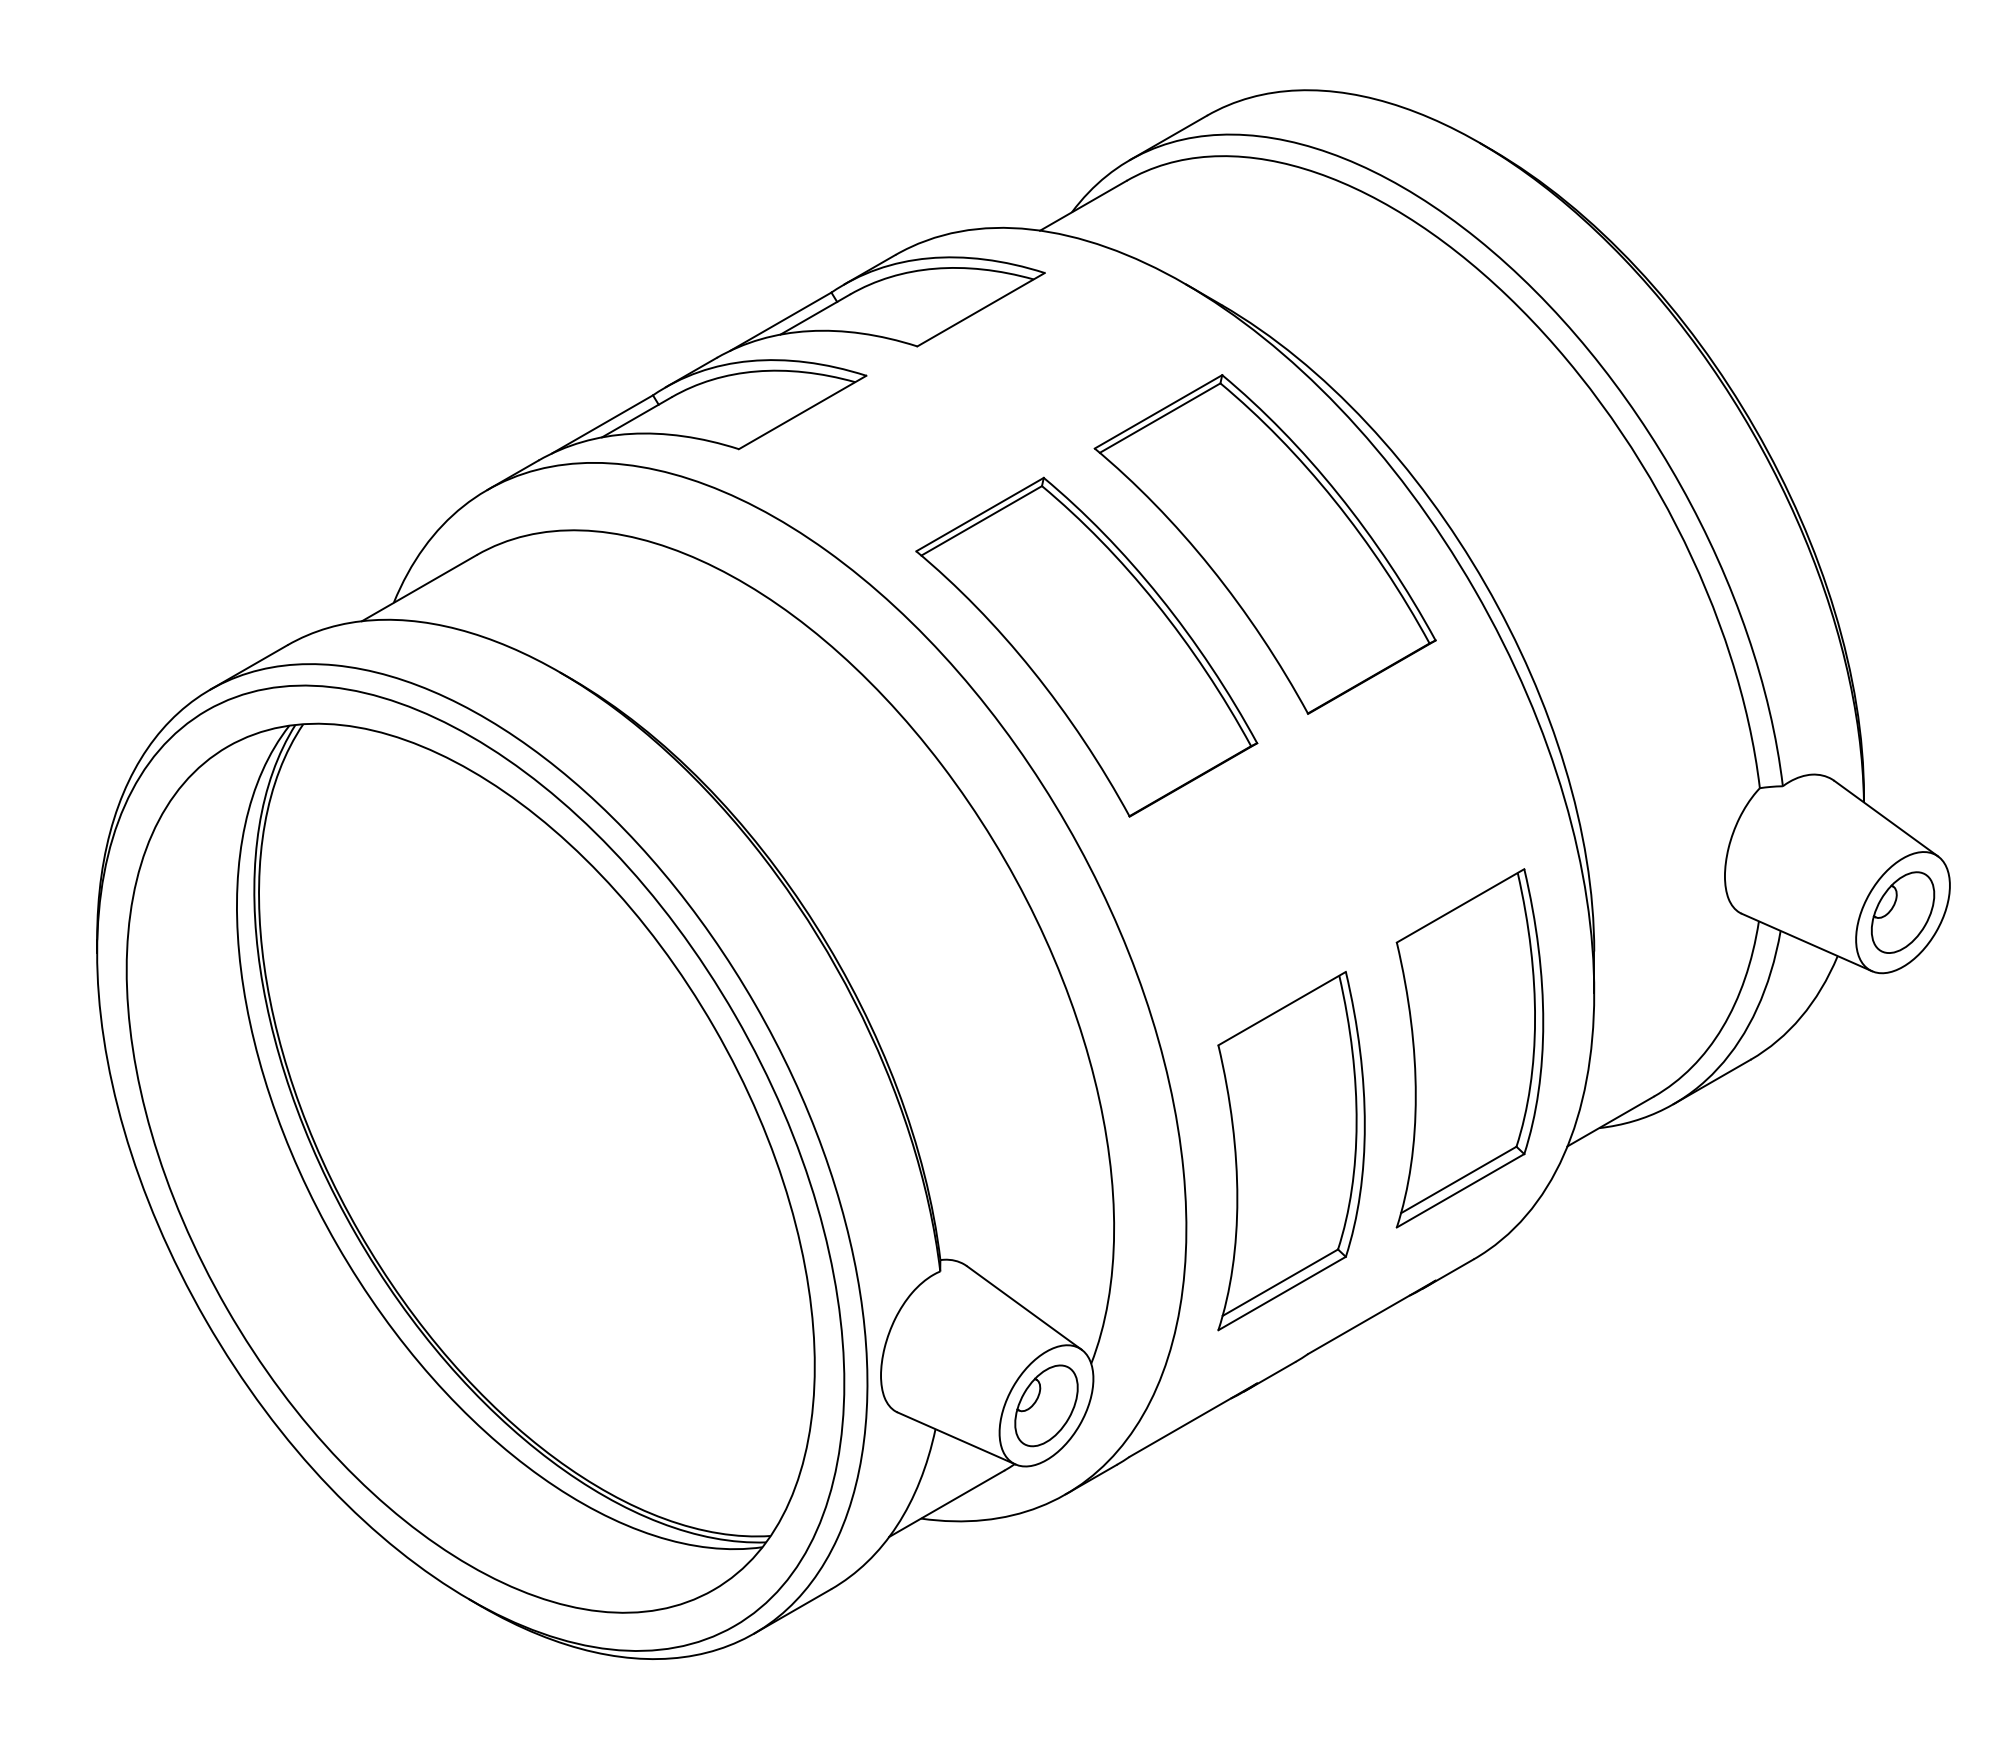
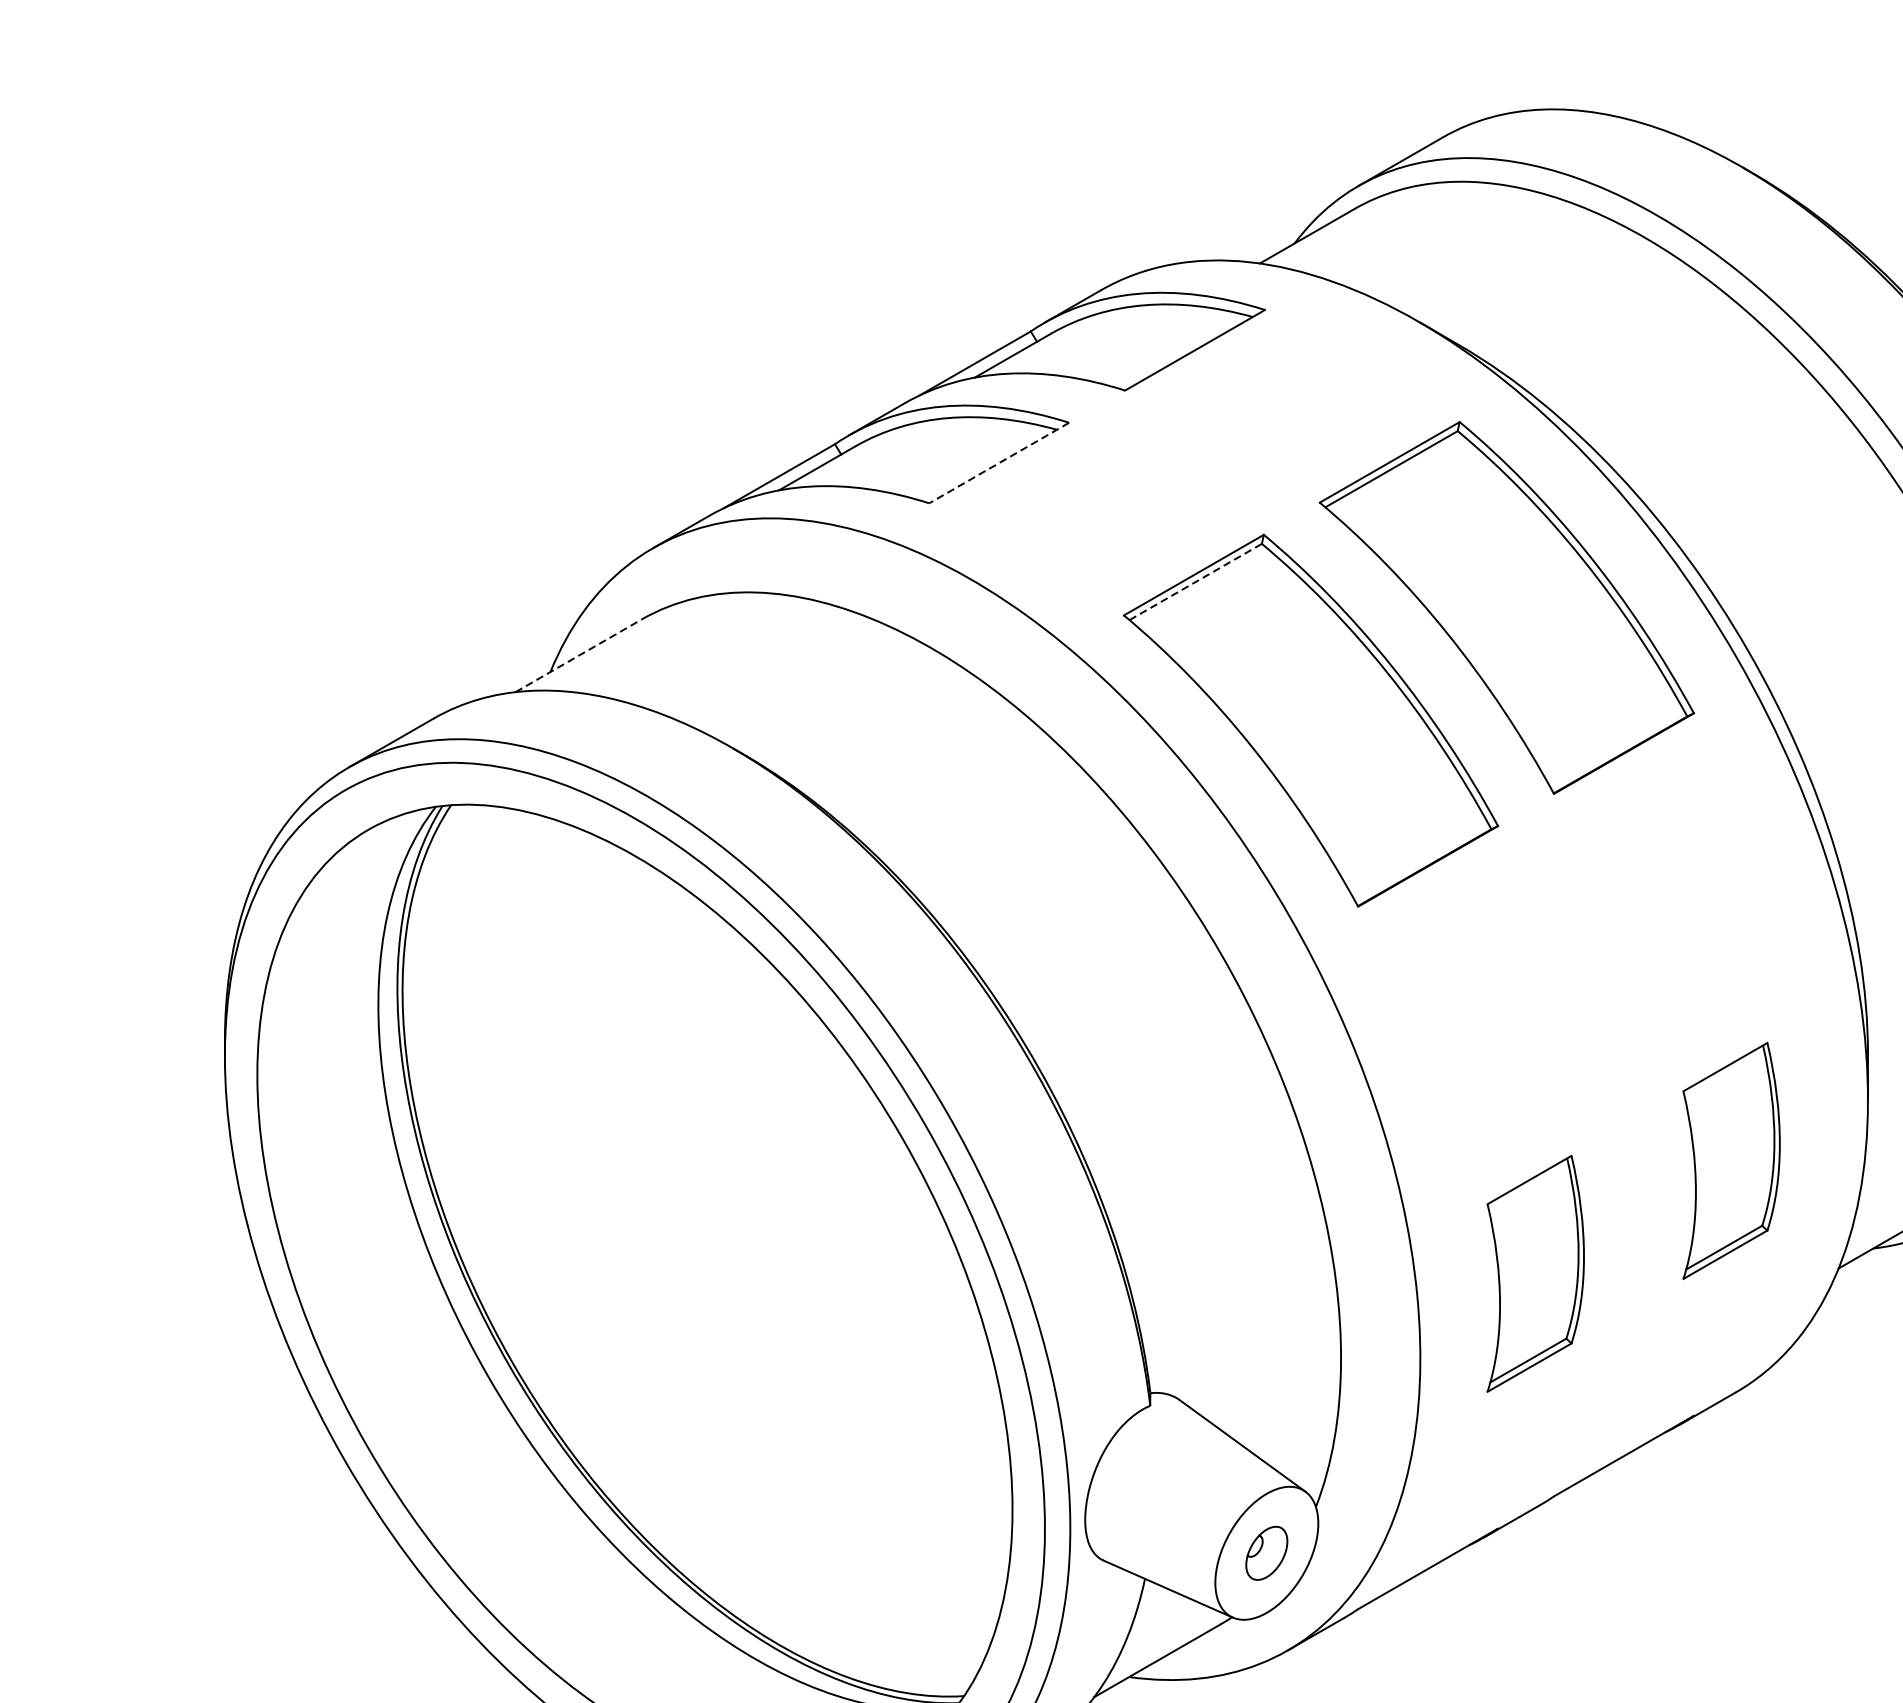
line: (802, 412) -> (999, 463), solid -> dashed
line: (981, 520) -> (1195, 581), solid -> dashed
line: (419, 587) -> (578, 655), solid -> dashed
part: (1469, 1048) -> (1731, 1161), size x0.6
part: (1291, 1151) -> (1535, 1274), size x0.6
part: (1046, 1405) -> (1266, 1552), size x0.6

